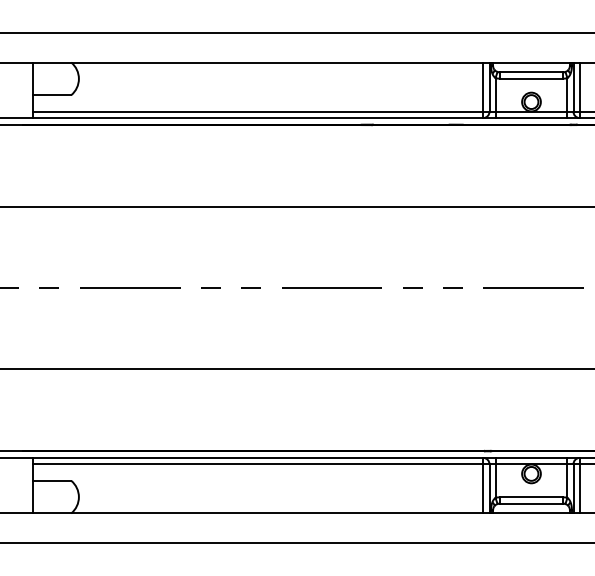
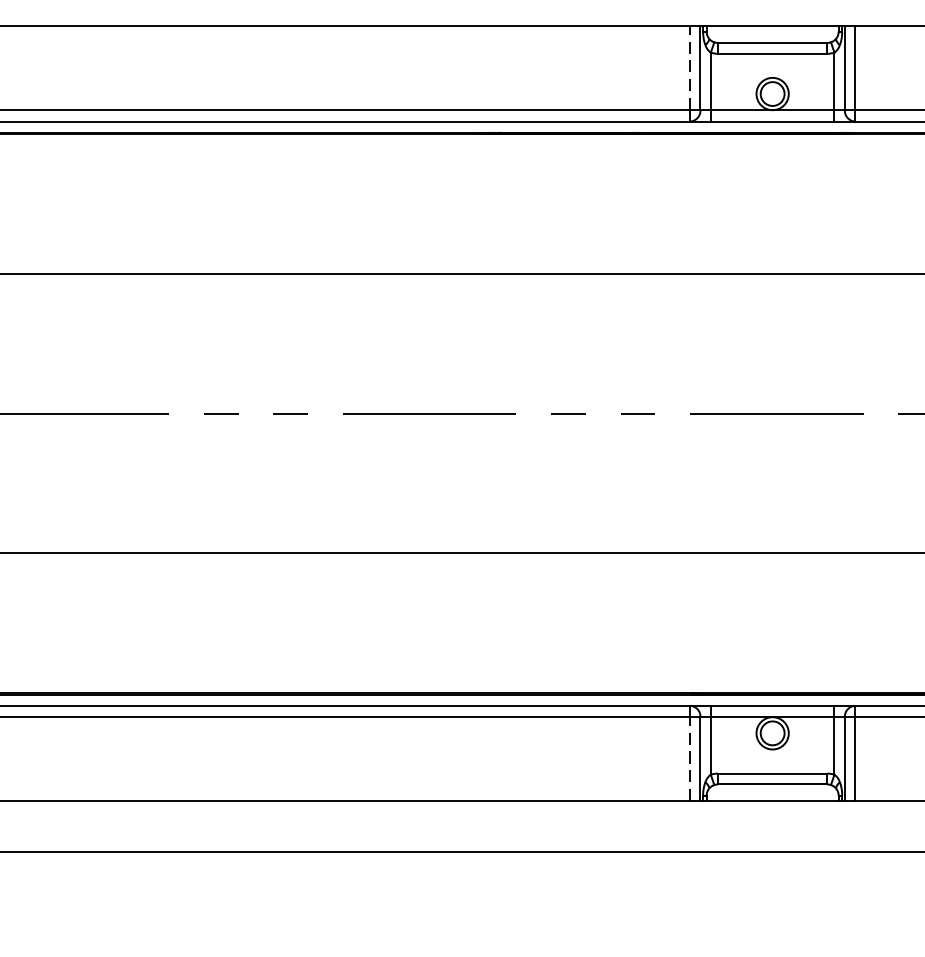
line: (483, 87) -> (690, 68), solid -> dashed
line: (483, 488) -> (690, 758), solid -> dashed

